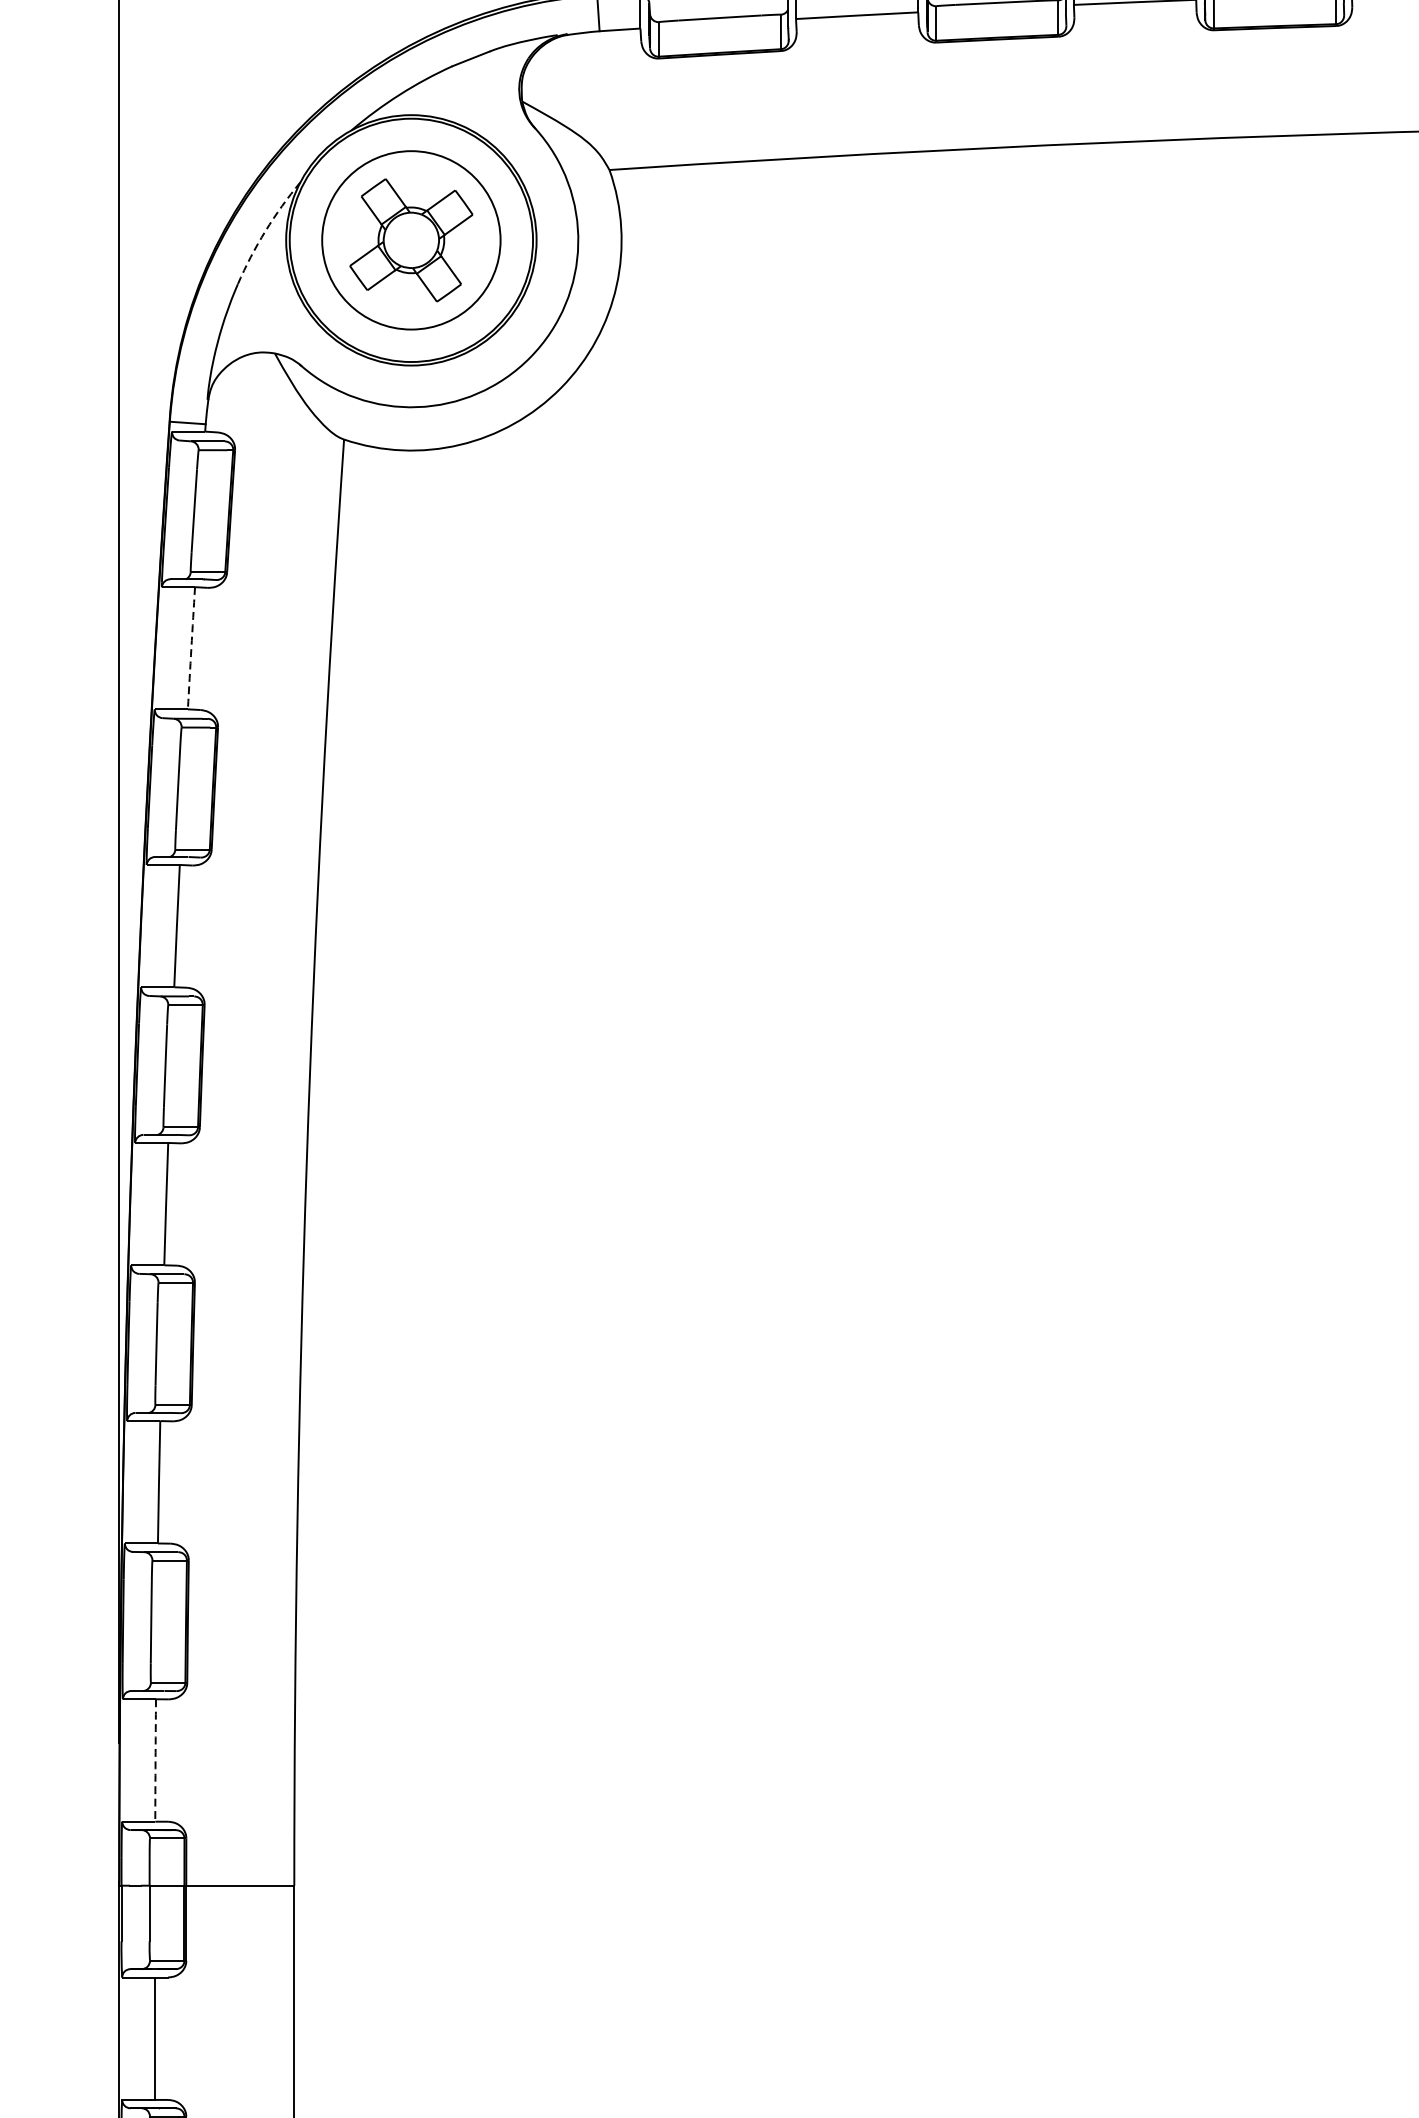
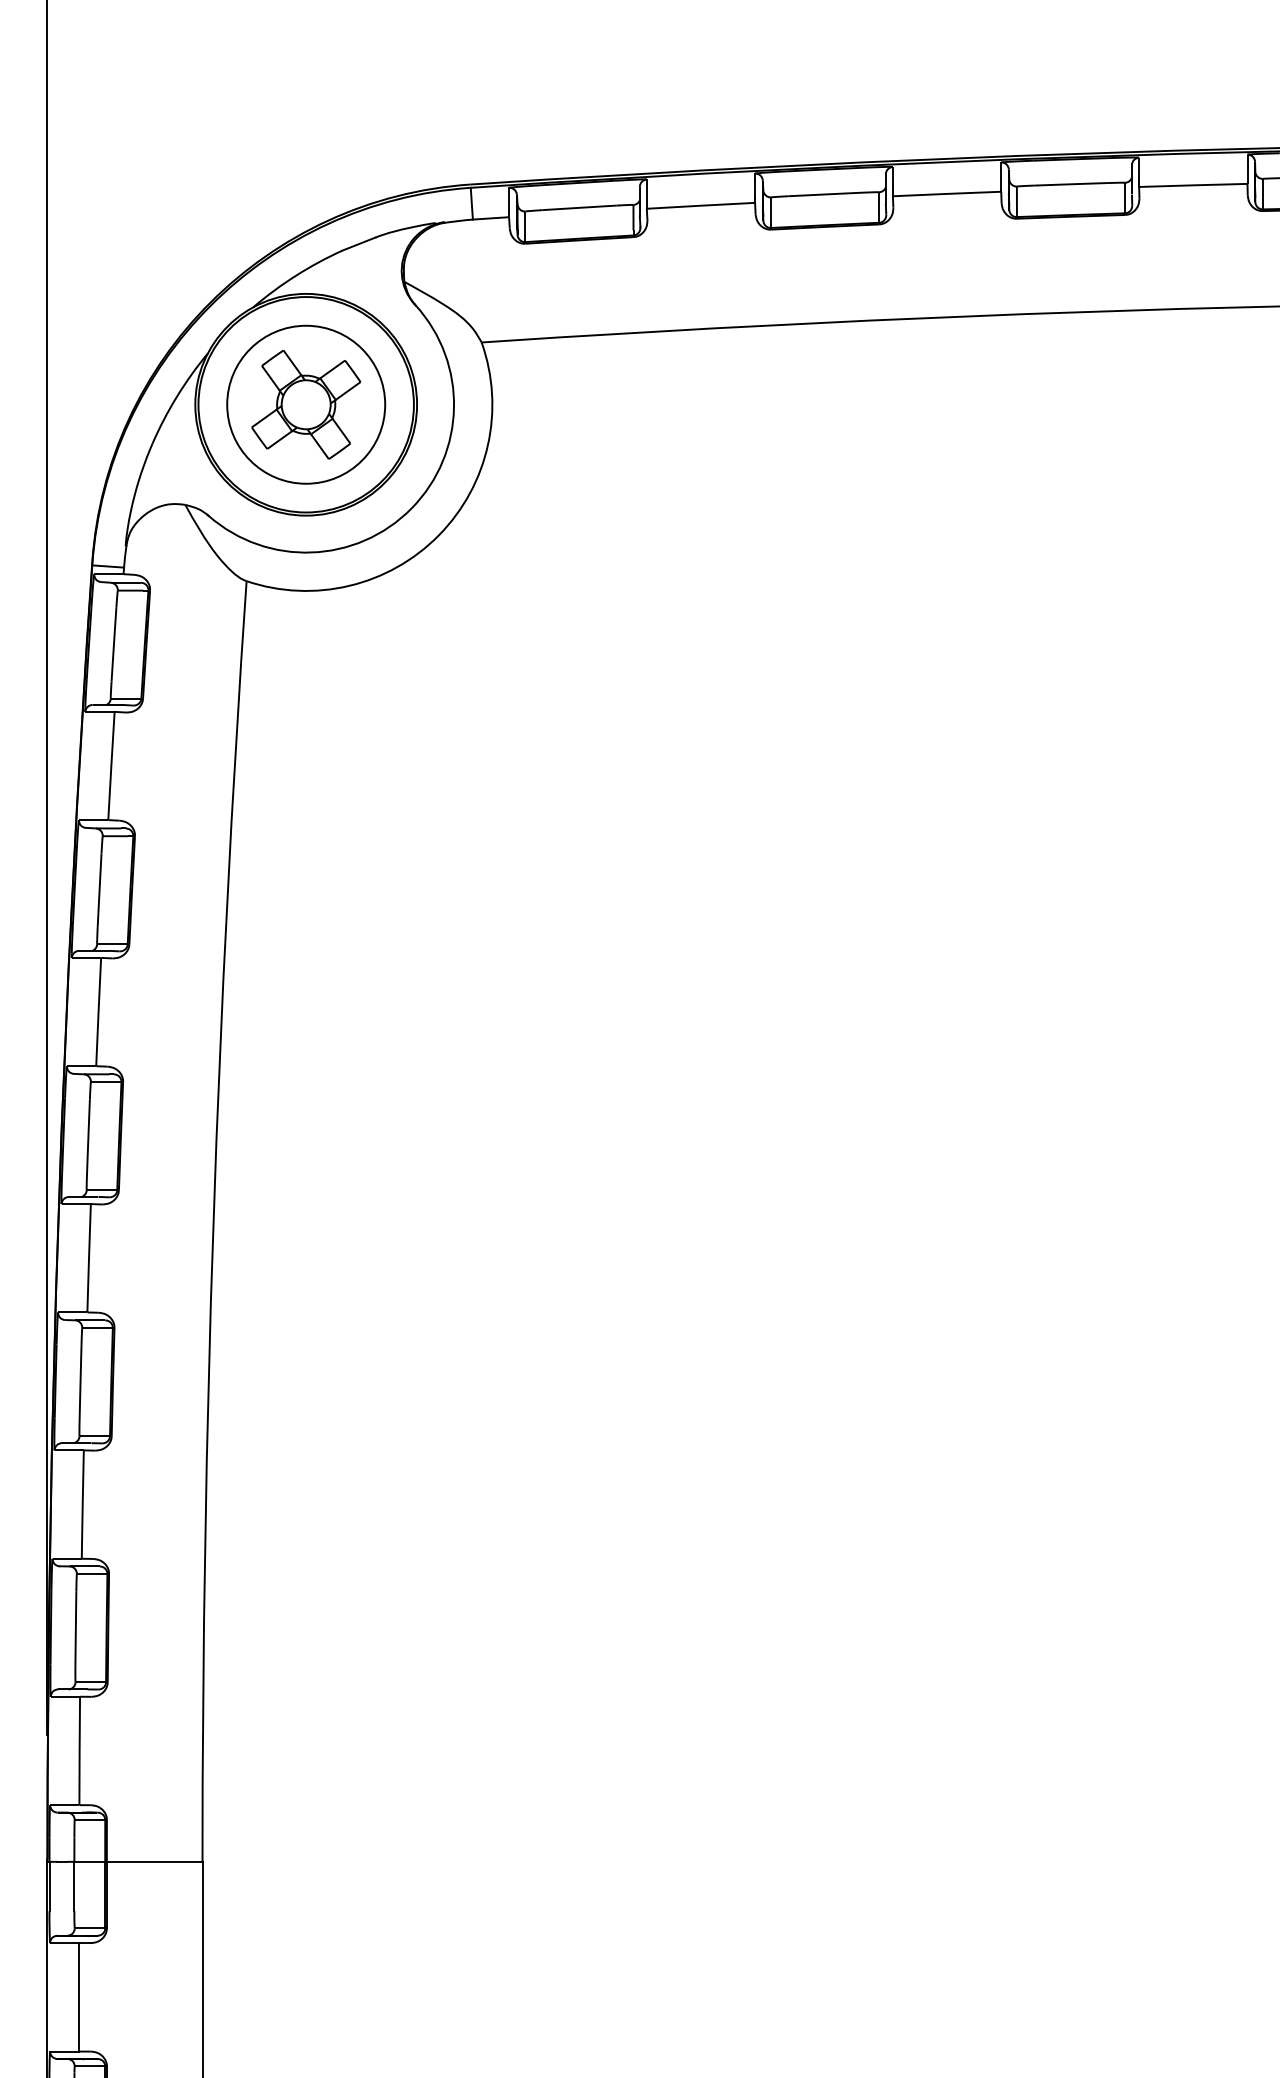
arc: (266, 231) -> (177, 396), dashed -> solid
arc: (191, 648) -> (111, 766), dashed -> solid
arc: (155, 1759) -> (79, 1750), dashed -> solid

